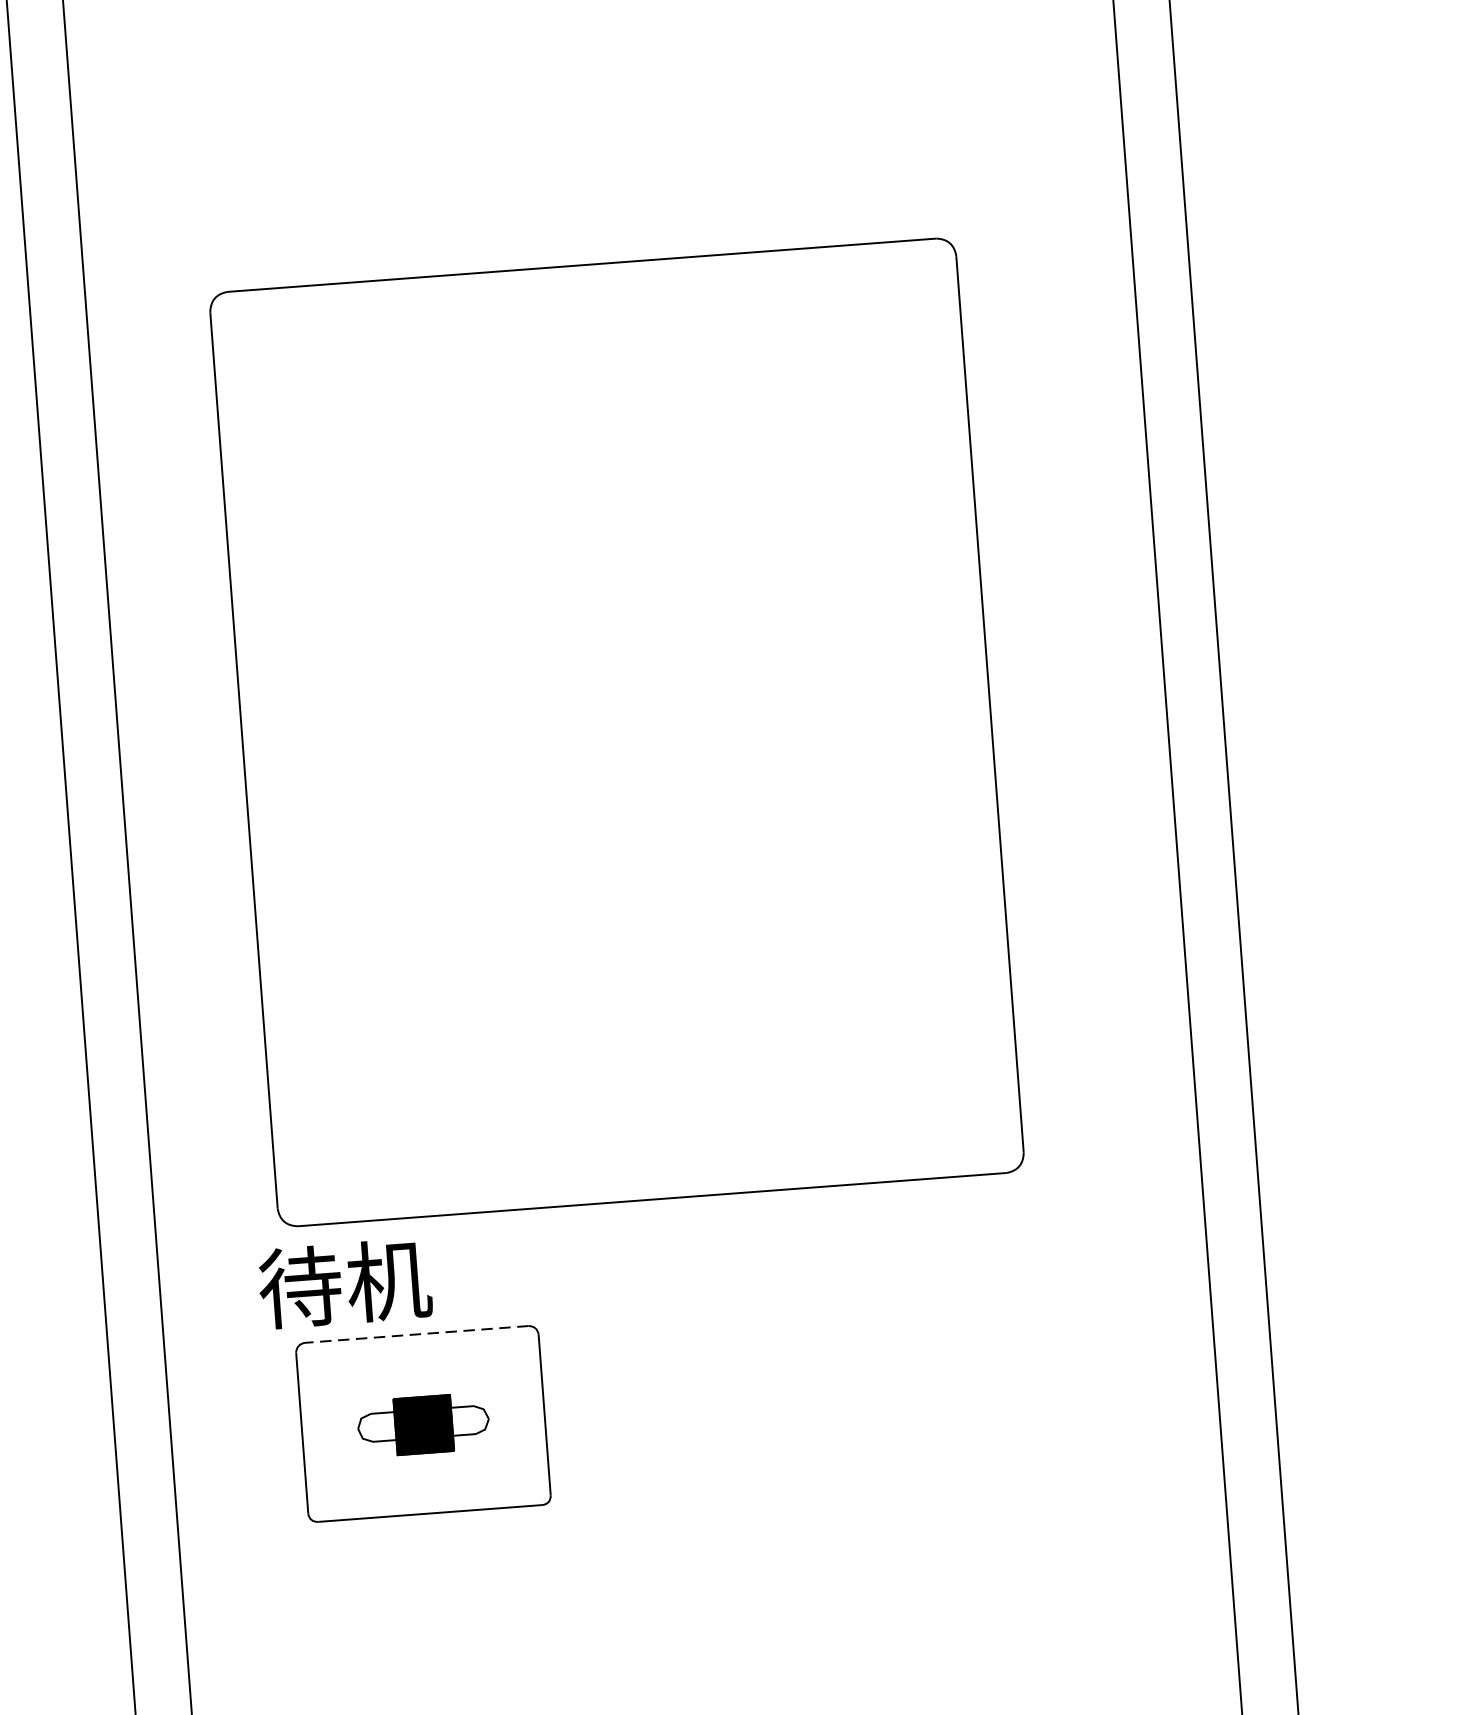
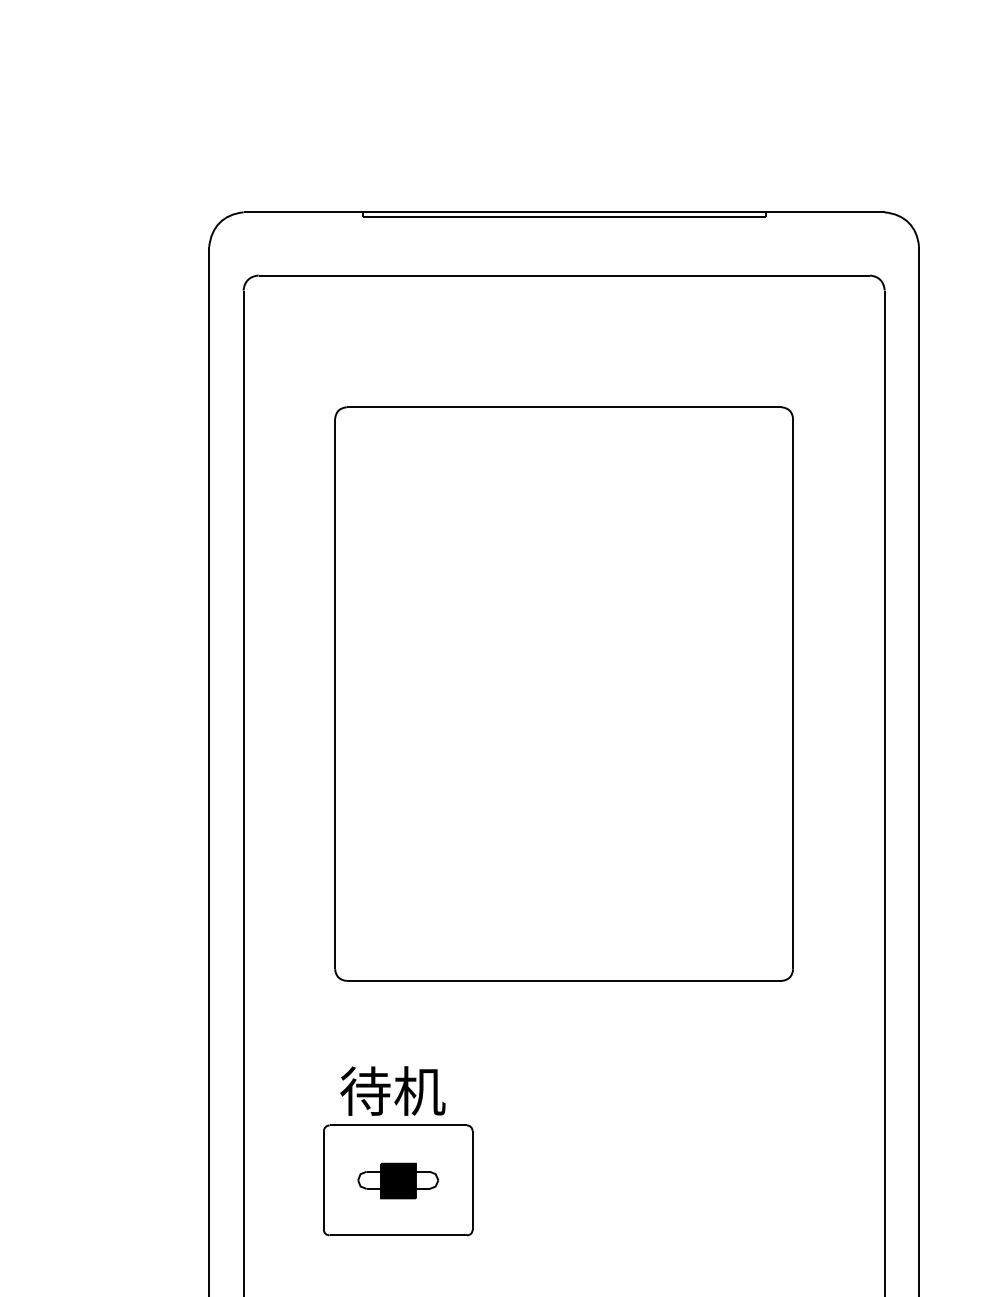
part: (615, 731) -> (563, 693), moved
text: (344, 1282) -> (392, 1090), moved
line: (417, 1334) -> (398, 1125), dashed -> solid

